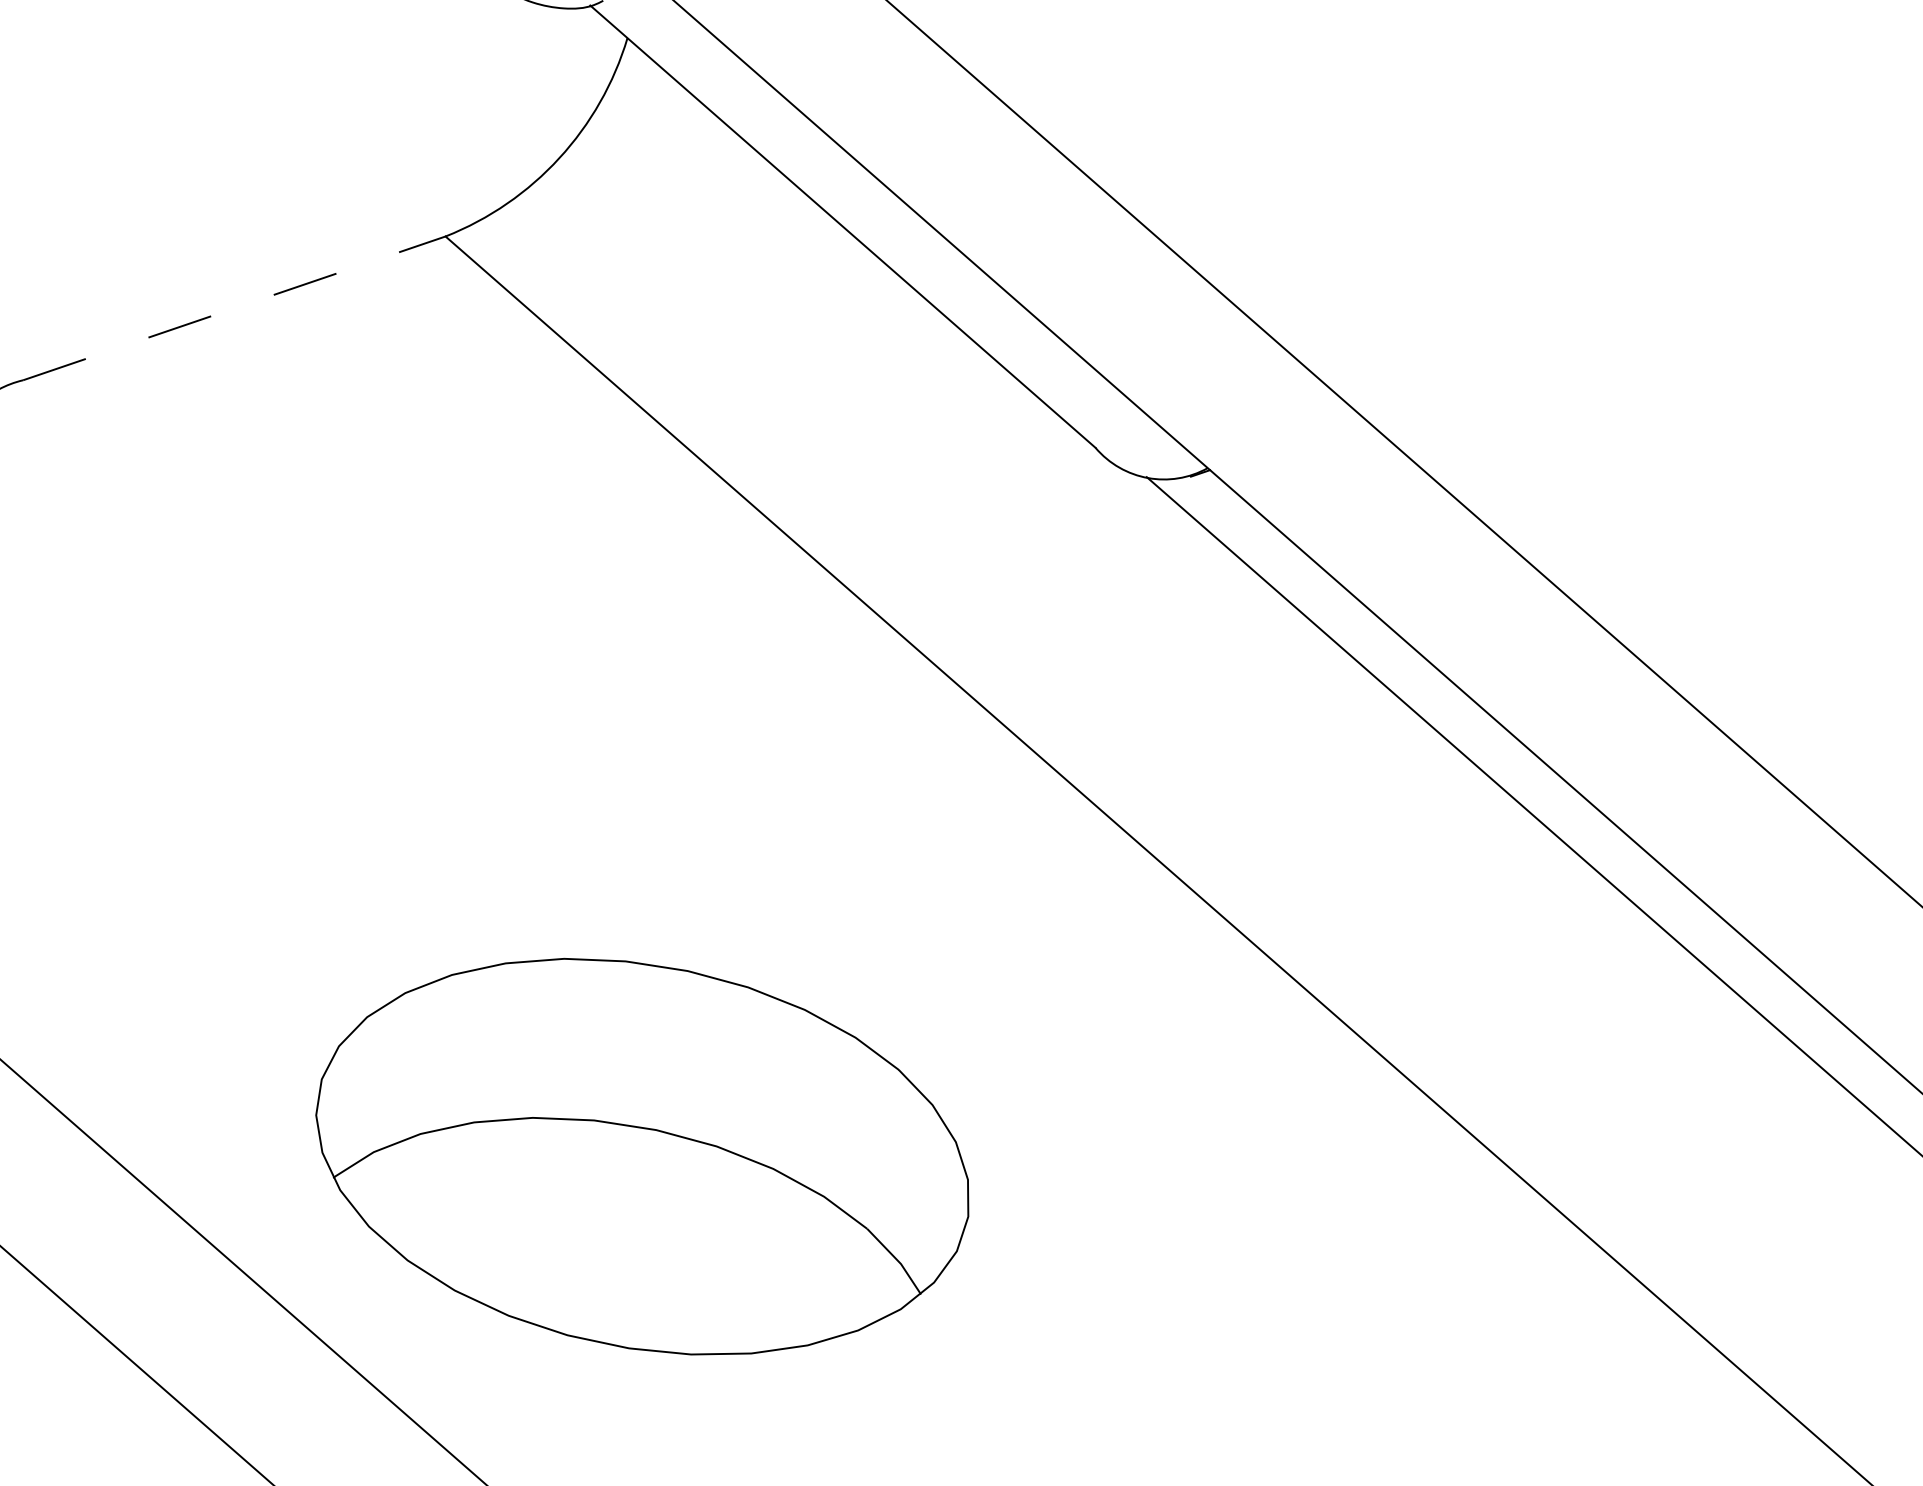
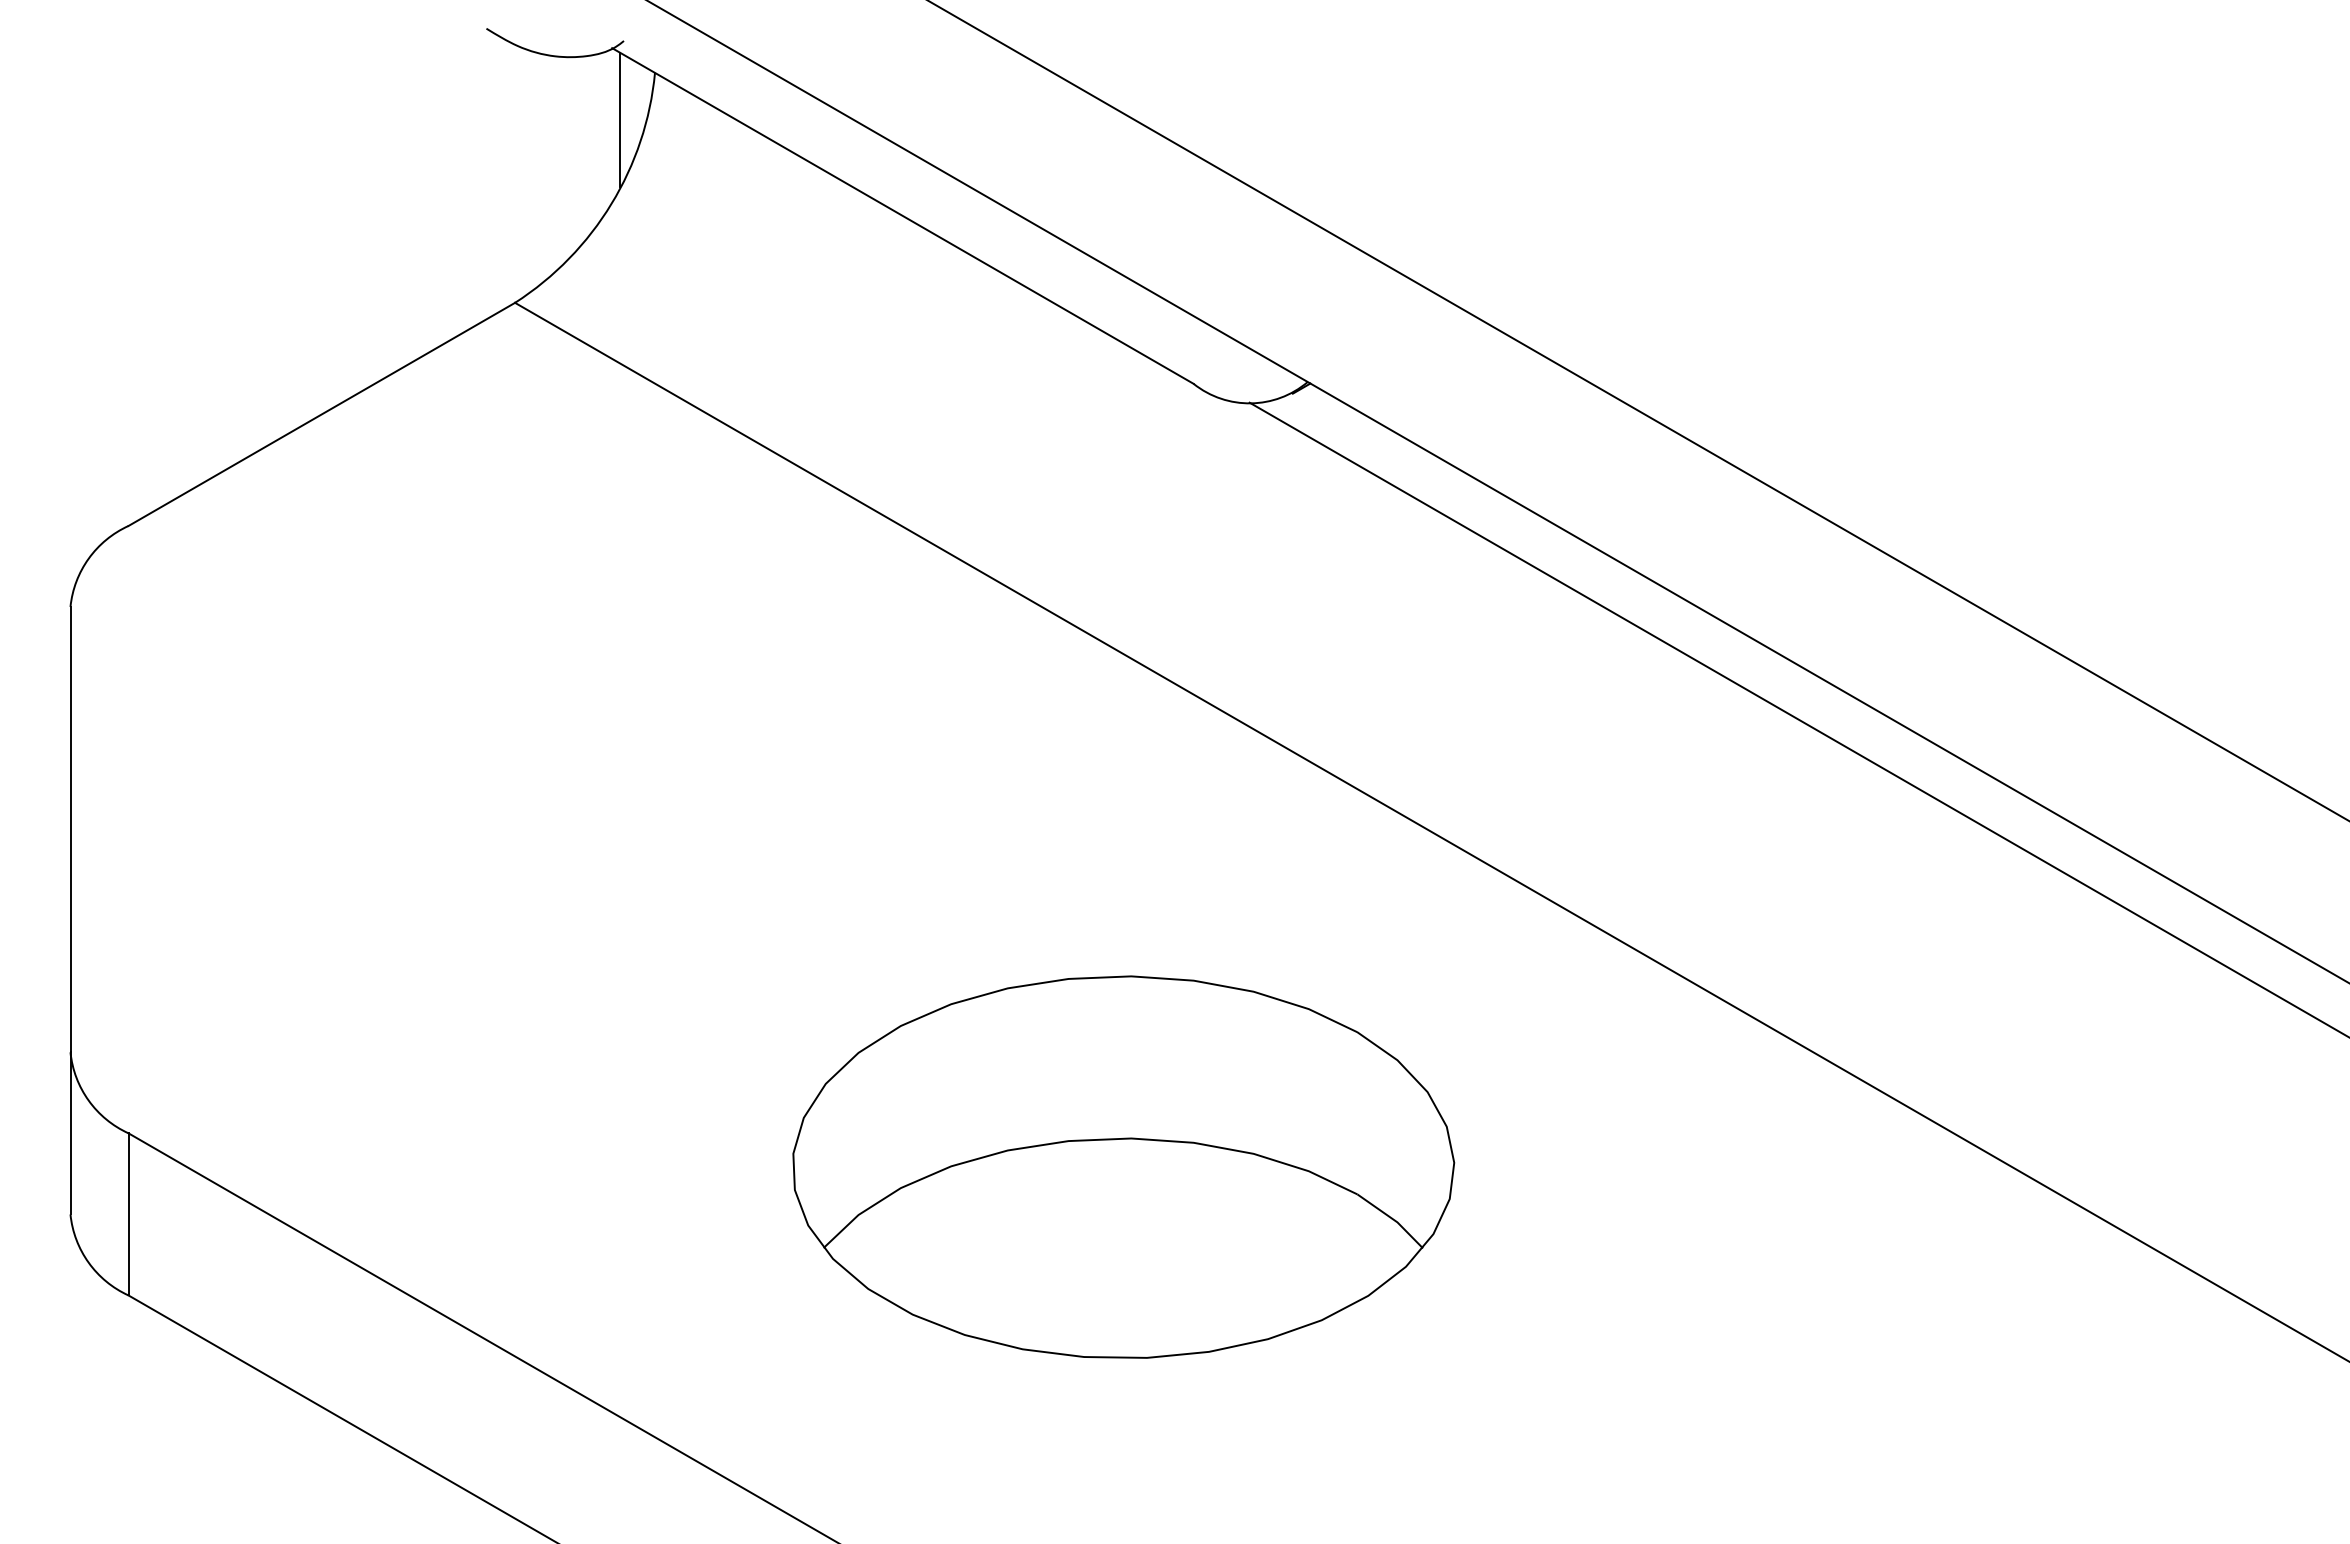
line: (584, 77) -> (620, 119), added
line: (234, 308) -> (322, 414), dashed -> solid
part: (643, 1156) -> (1123, 1166), moved

